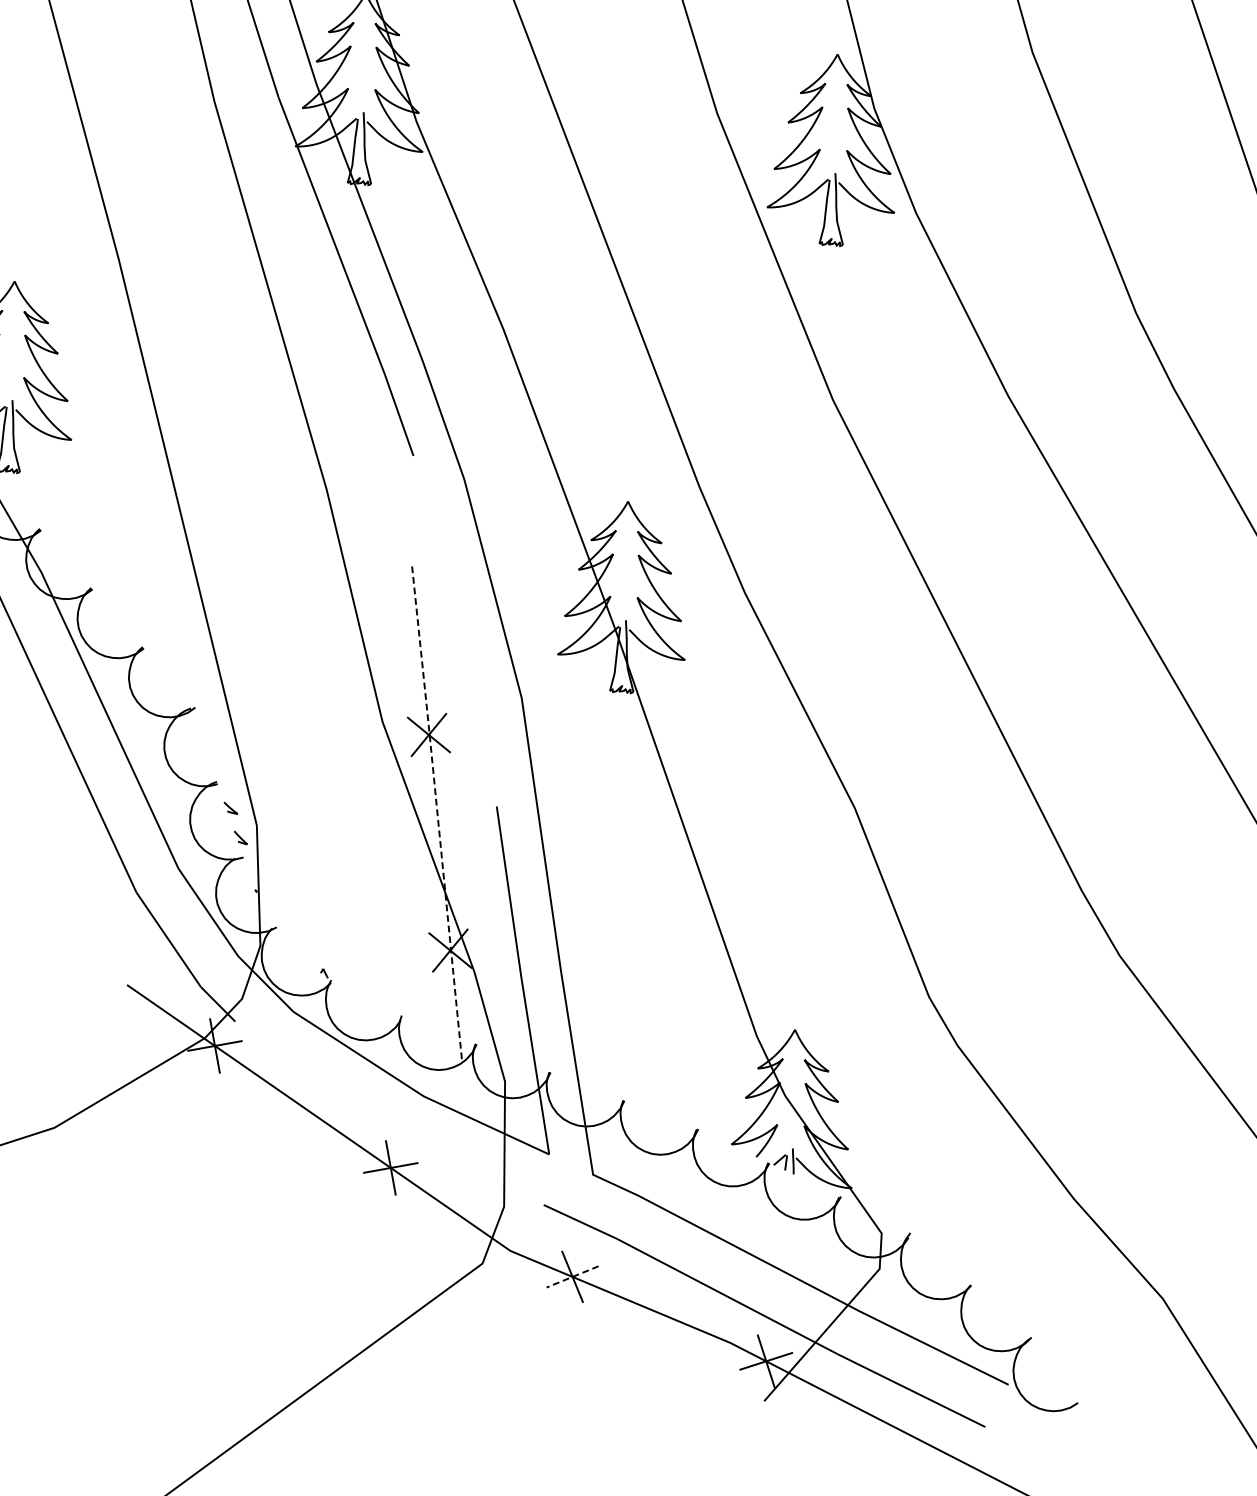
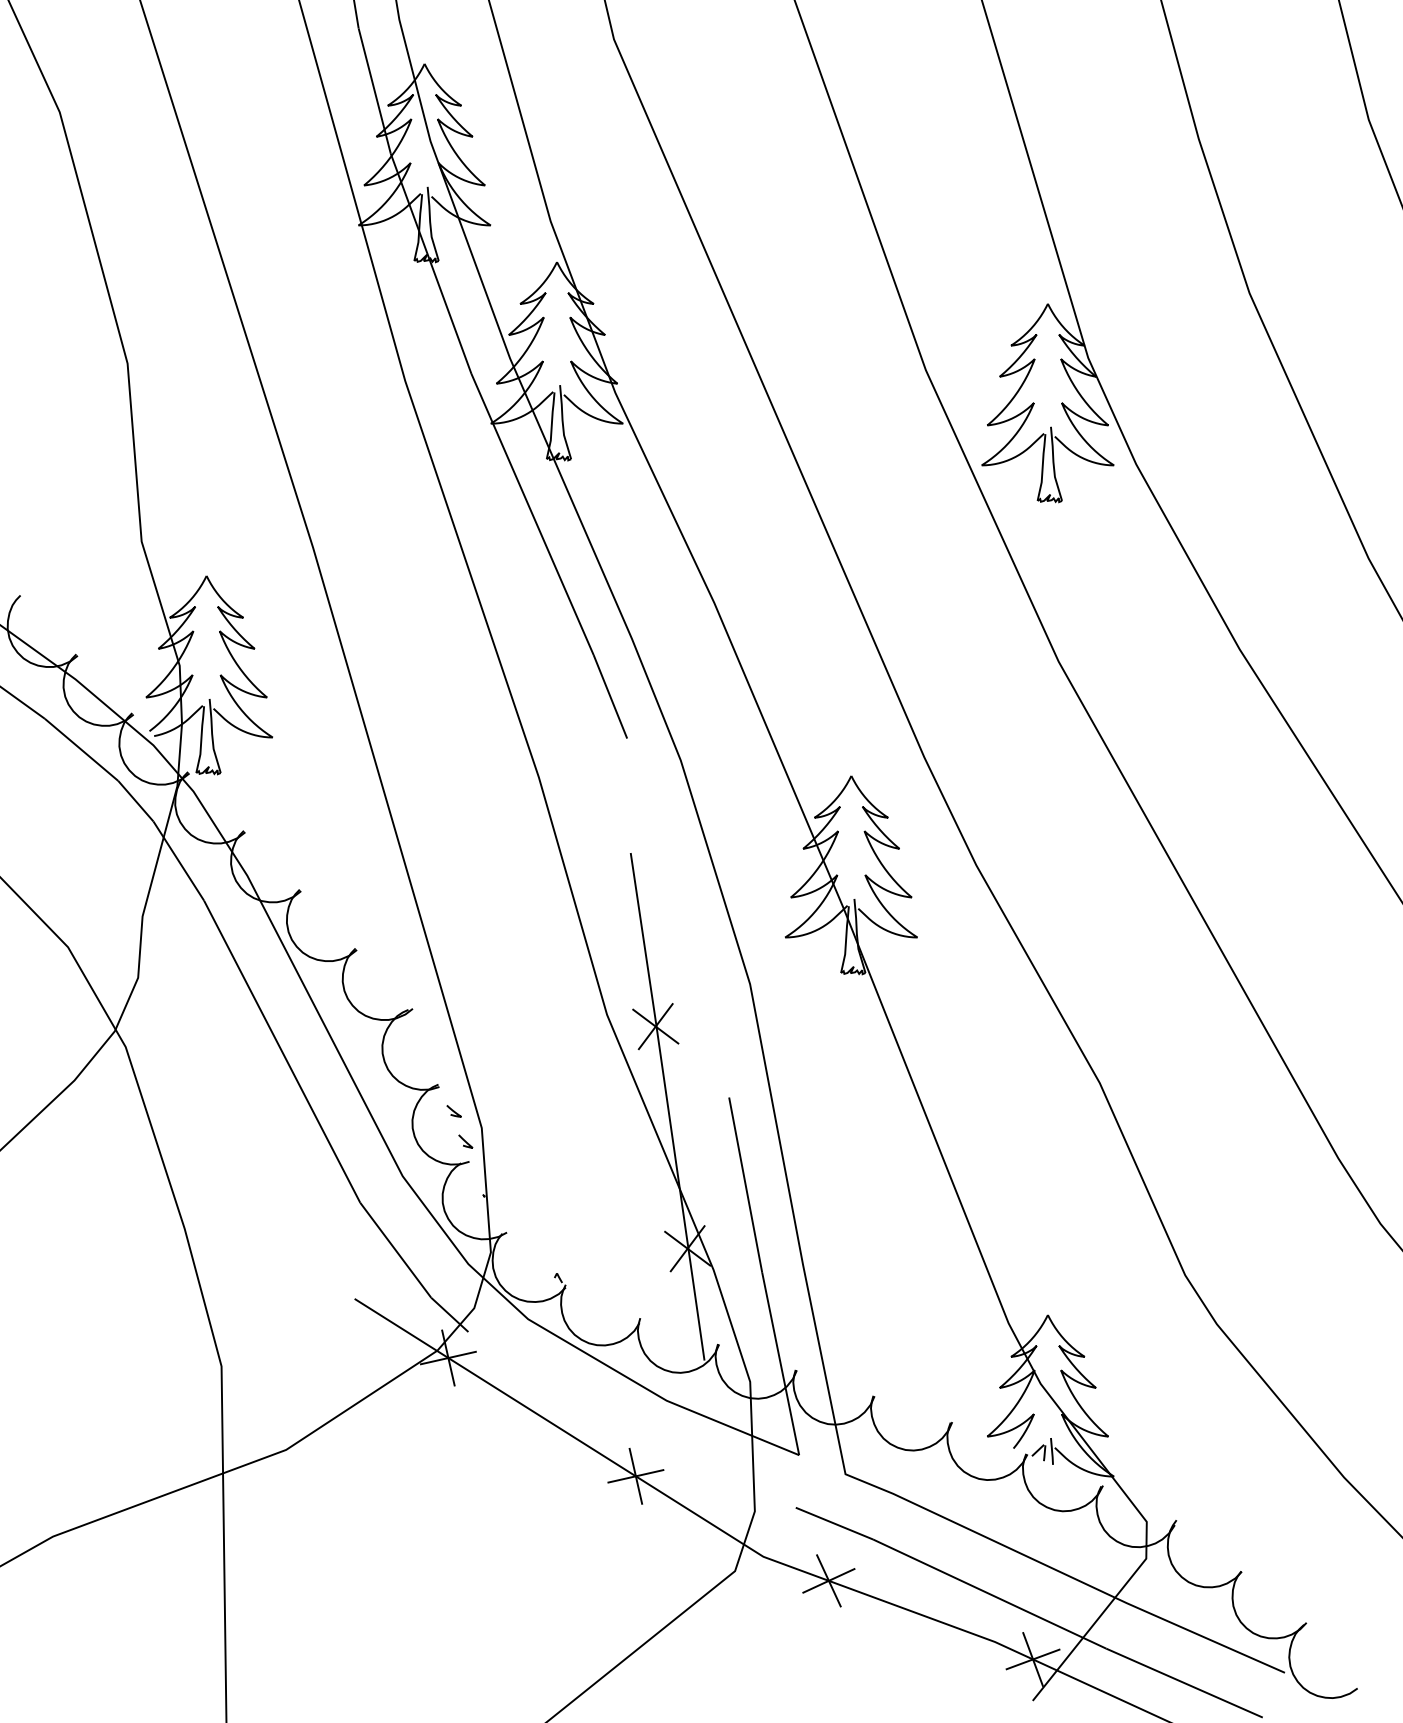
line: (436, 811) -> (667, 1105), dashed -> solid
line: (572, 1276) -> (828, 1580), dashed -> solid

